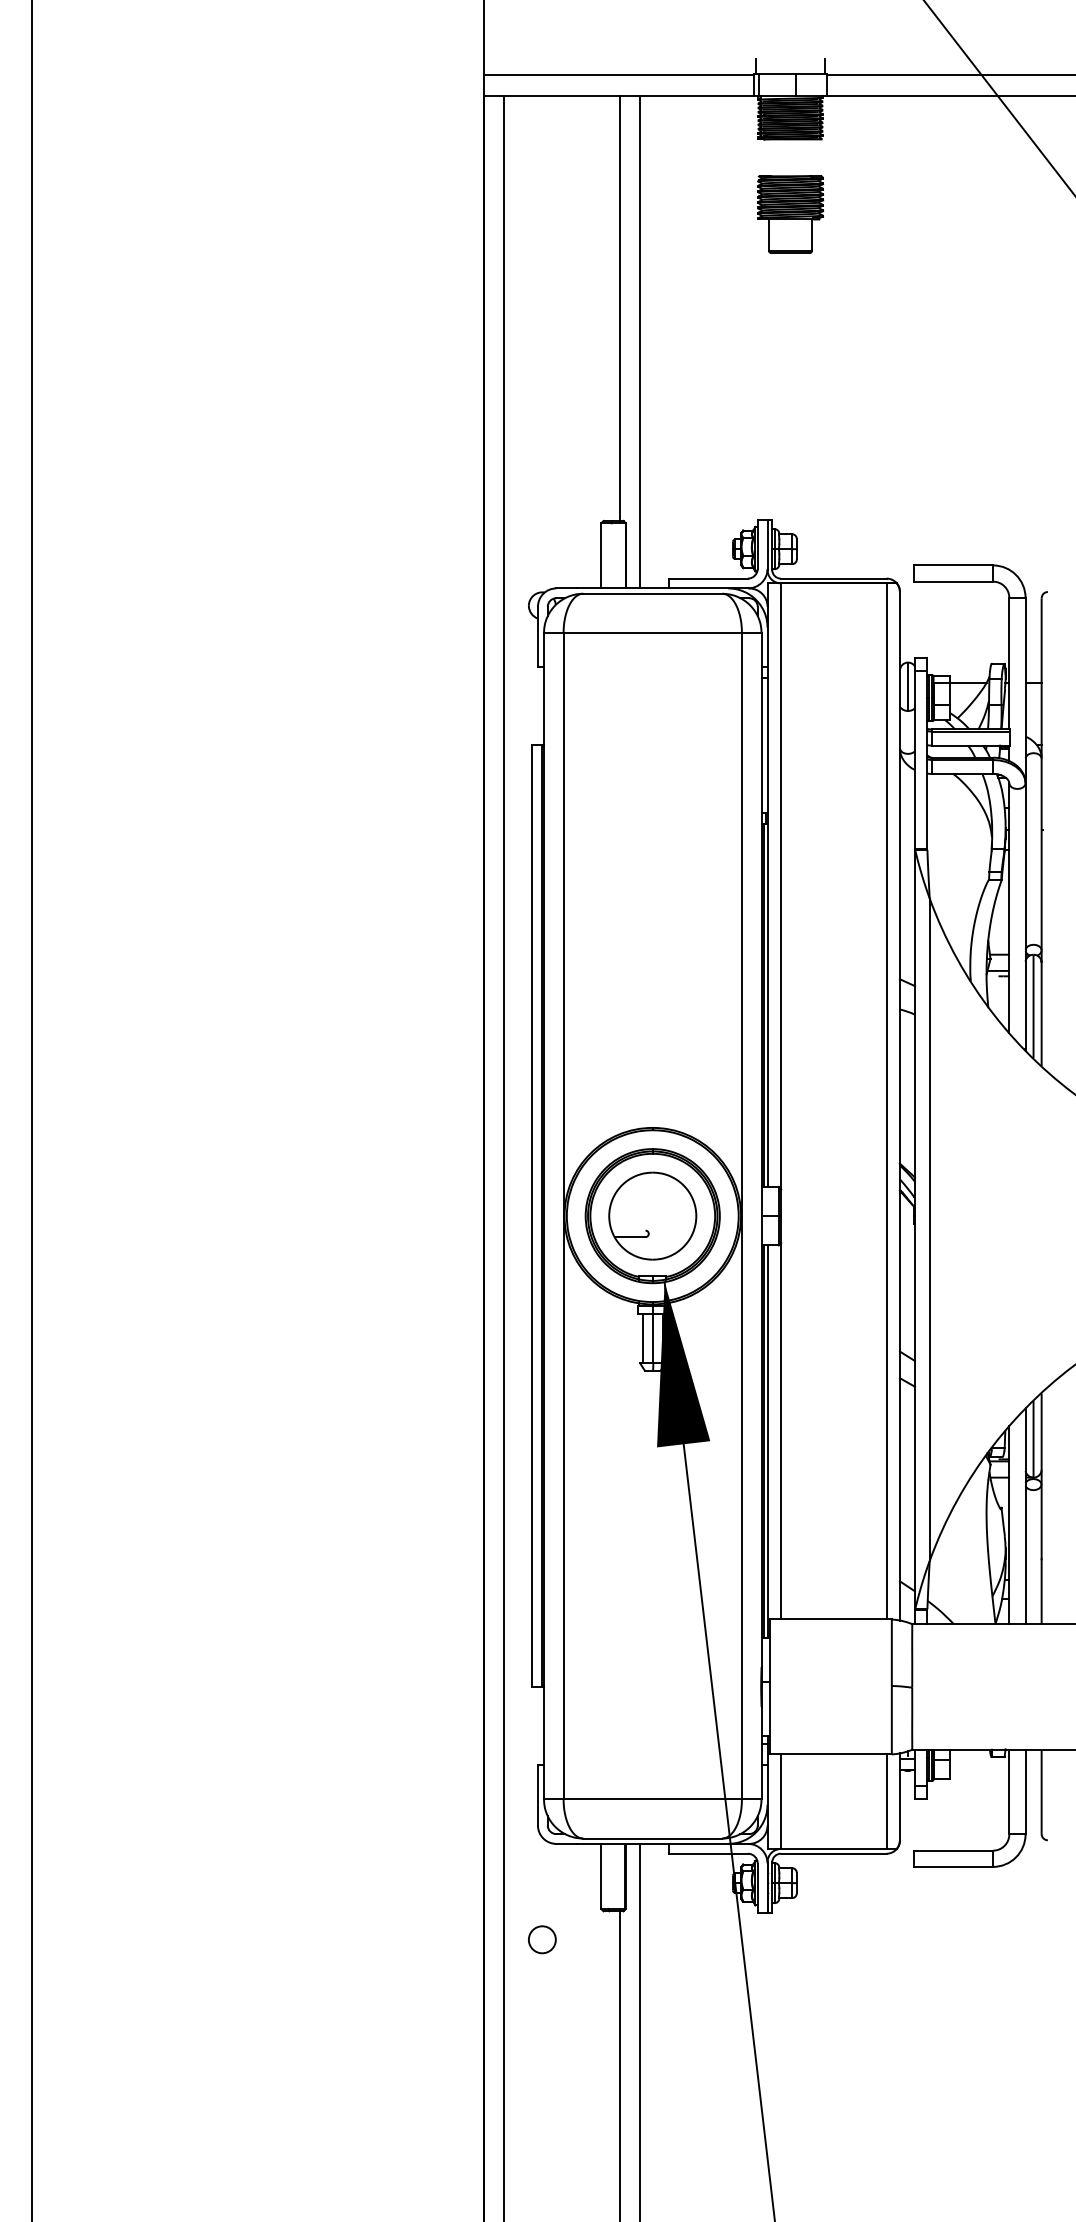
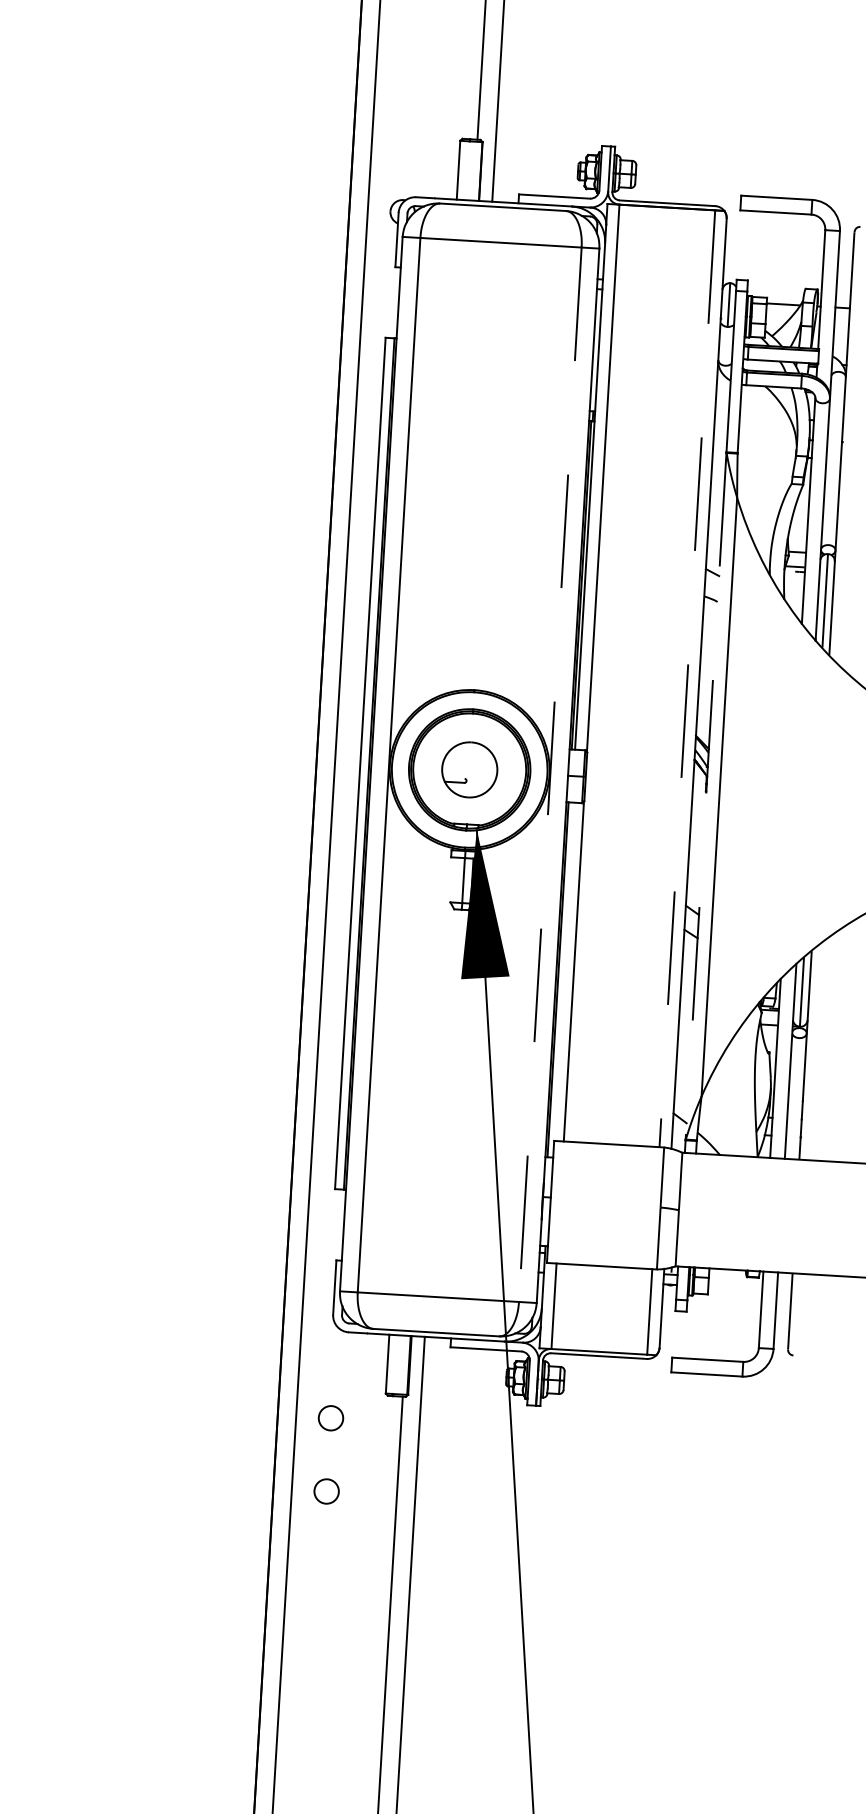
line: (886, 1101) -> (687, 678), solid -> dashed
part: (652, 1215) -> (469, 769), size x0.7
line: (741, 1216) -> (549, 775), solid -> dashed
line: (915, 1229) -> (706, 796), solid -> dashed
line: (642, 1338) -> (453, 880), removed
line: (767, 1441) -> (561, 979), removed
circle: (542, 2020) -> (326, 1491), added

